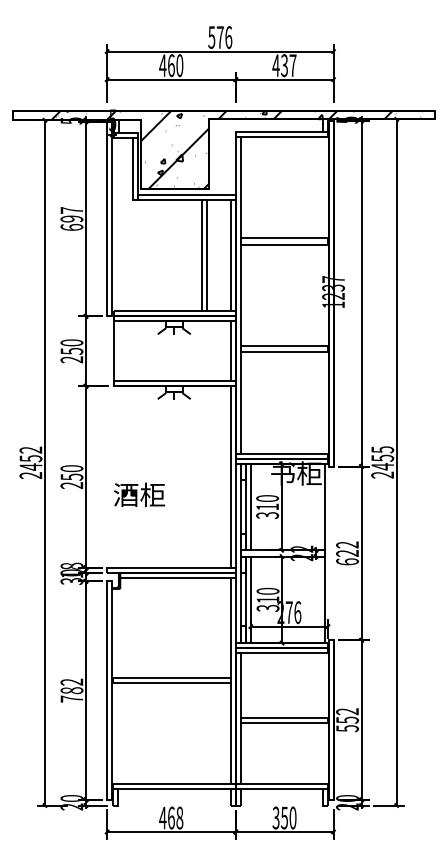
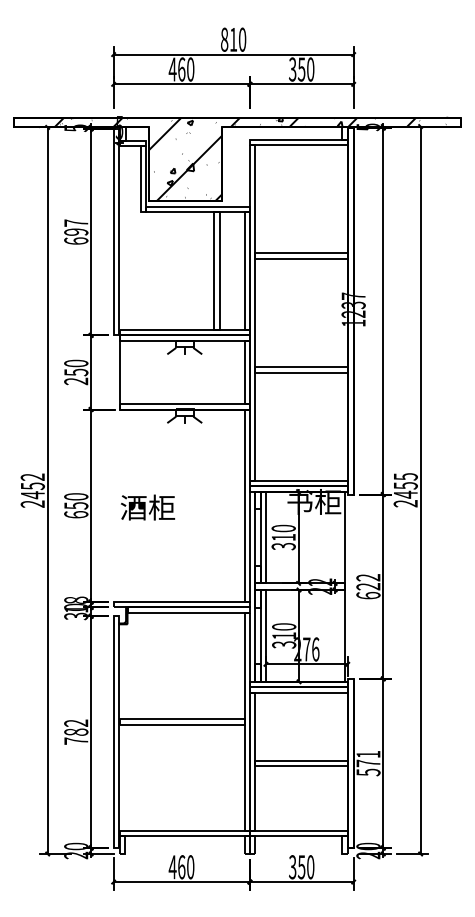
text: (220, 37) -> (233, 39), 576 -> 810
text: (284, 65) -> (301, 69), 437 -> 350
text: (72, 485) -> (76, 514), 250 -> 650
text: (140, 494) -> (148, 507), moved
text: (347, 715) -> (368, 758), 552 -> 571
text: (179, 817) -> (190, 866), 468 -> 460

